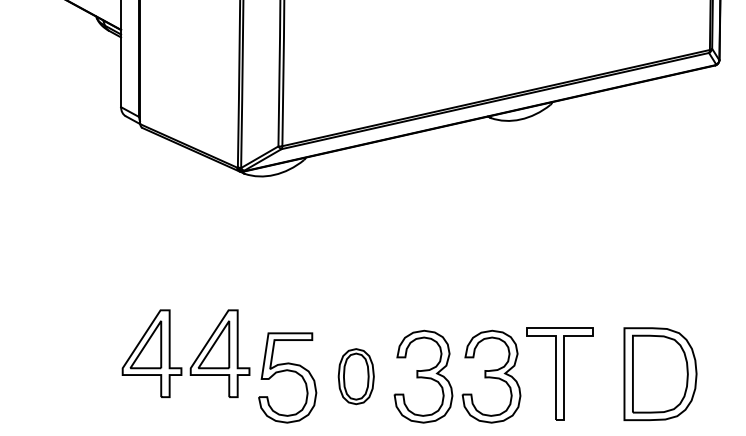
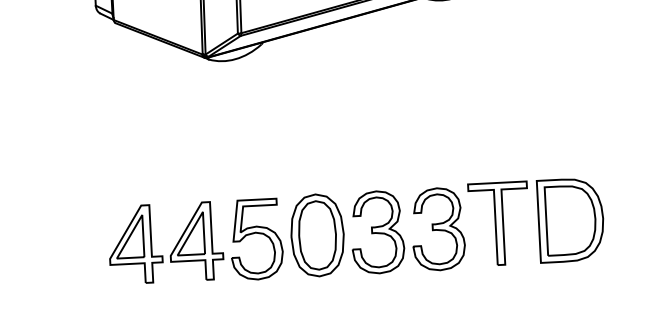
part: (194, 360) -> (173, 248), moved
part: (660, 374) -> (571, 220), moved
part: (356, 376) -> (317, 235), size x1.67

